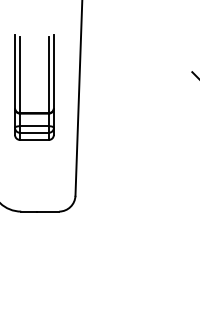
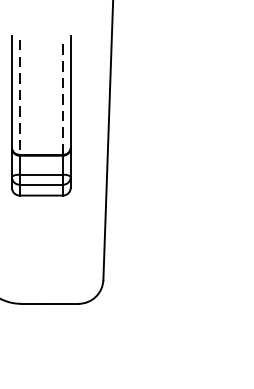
line: (20, 75) -> (20, 98), solid -> dashed
line: (48, 75) -> (62, 98), solid -> dashed

